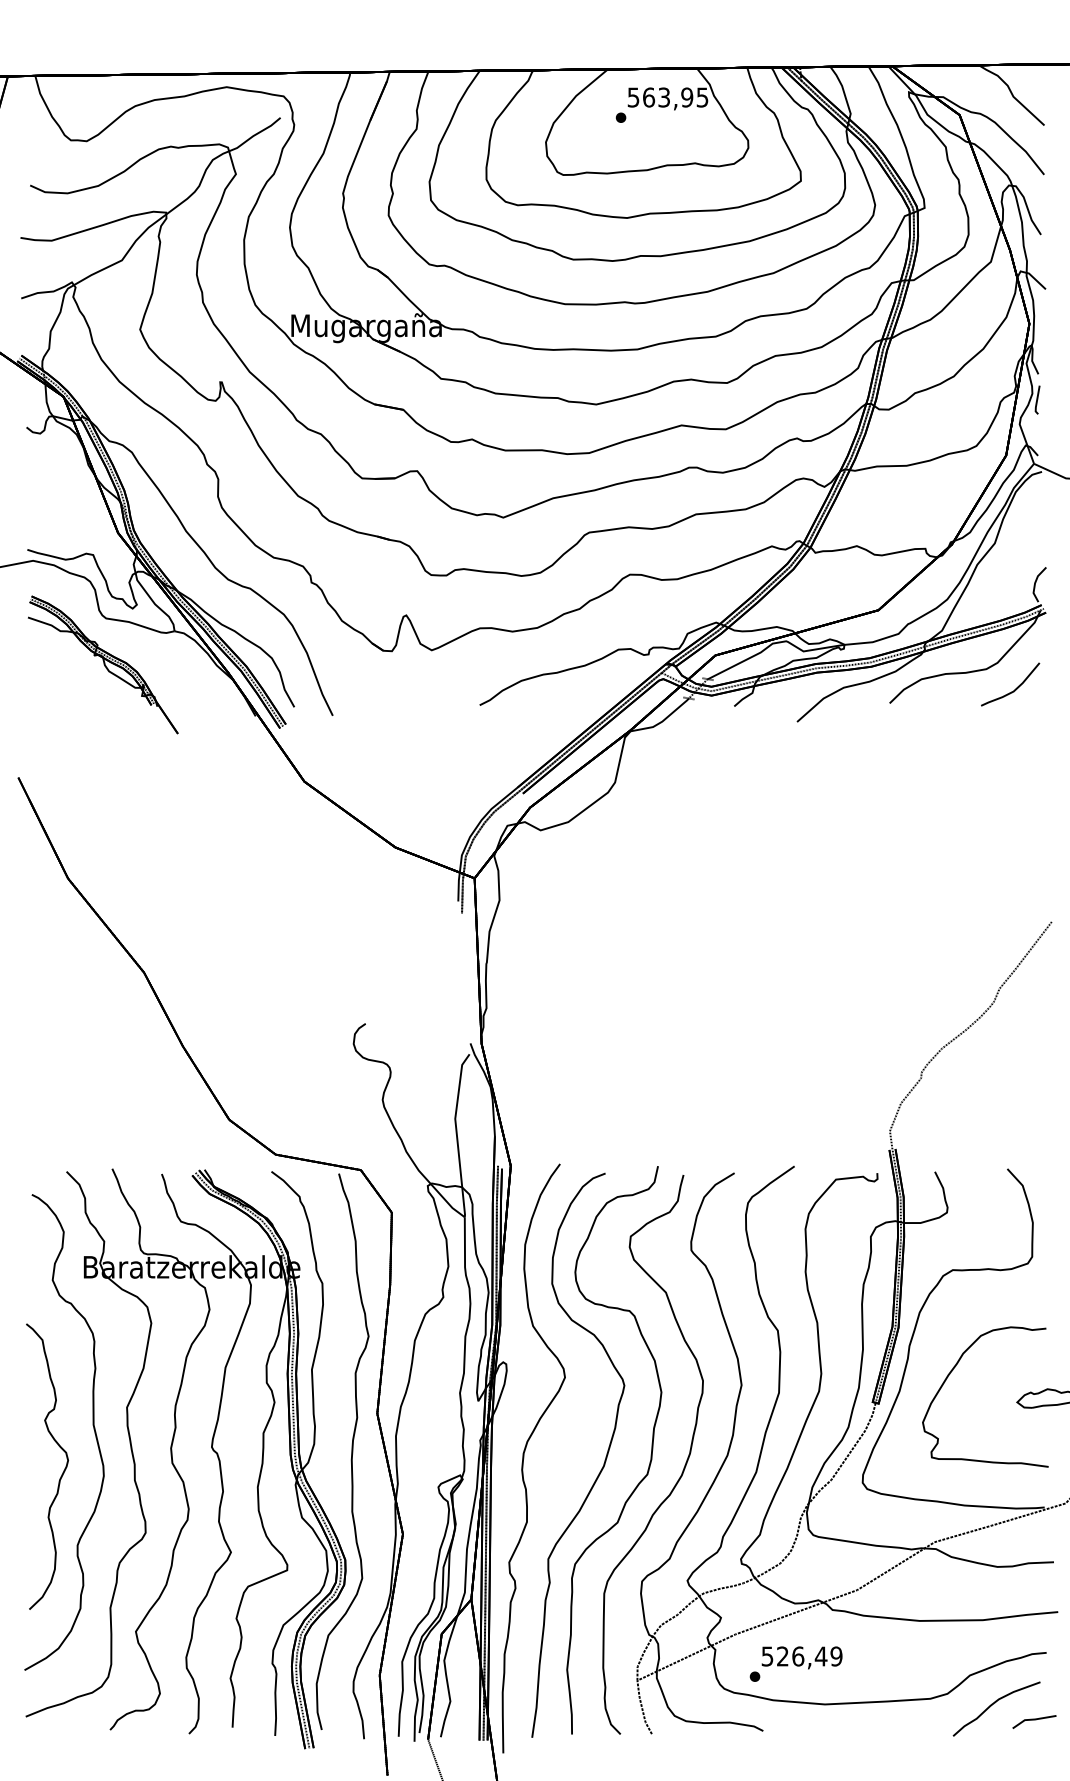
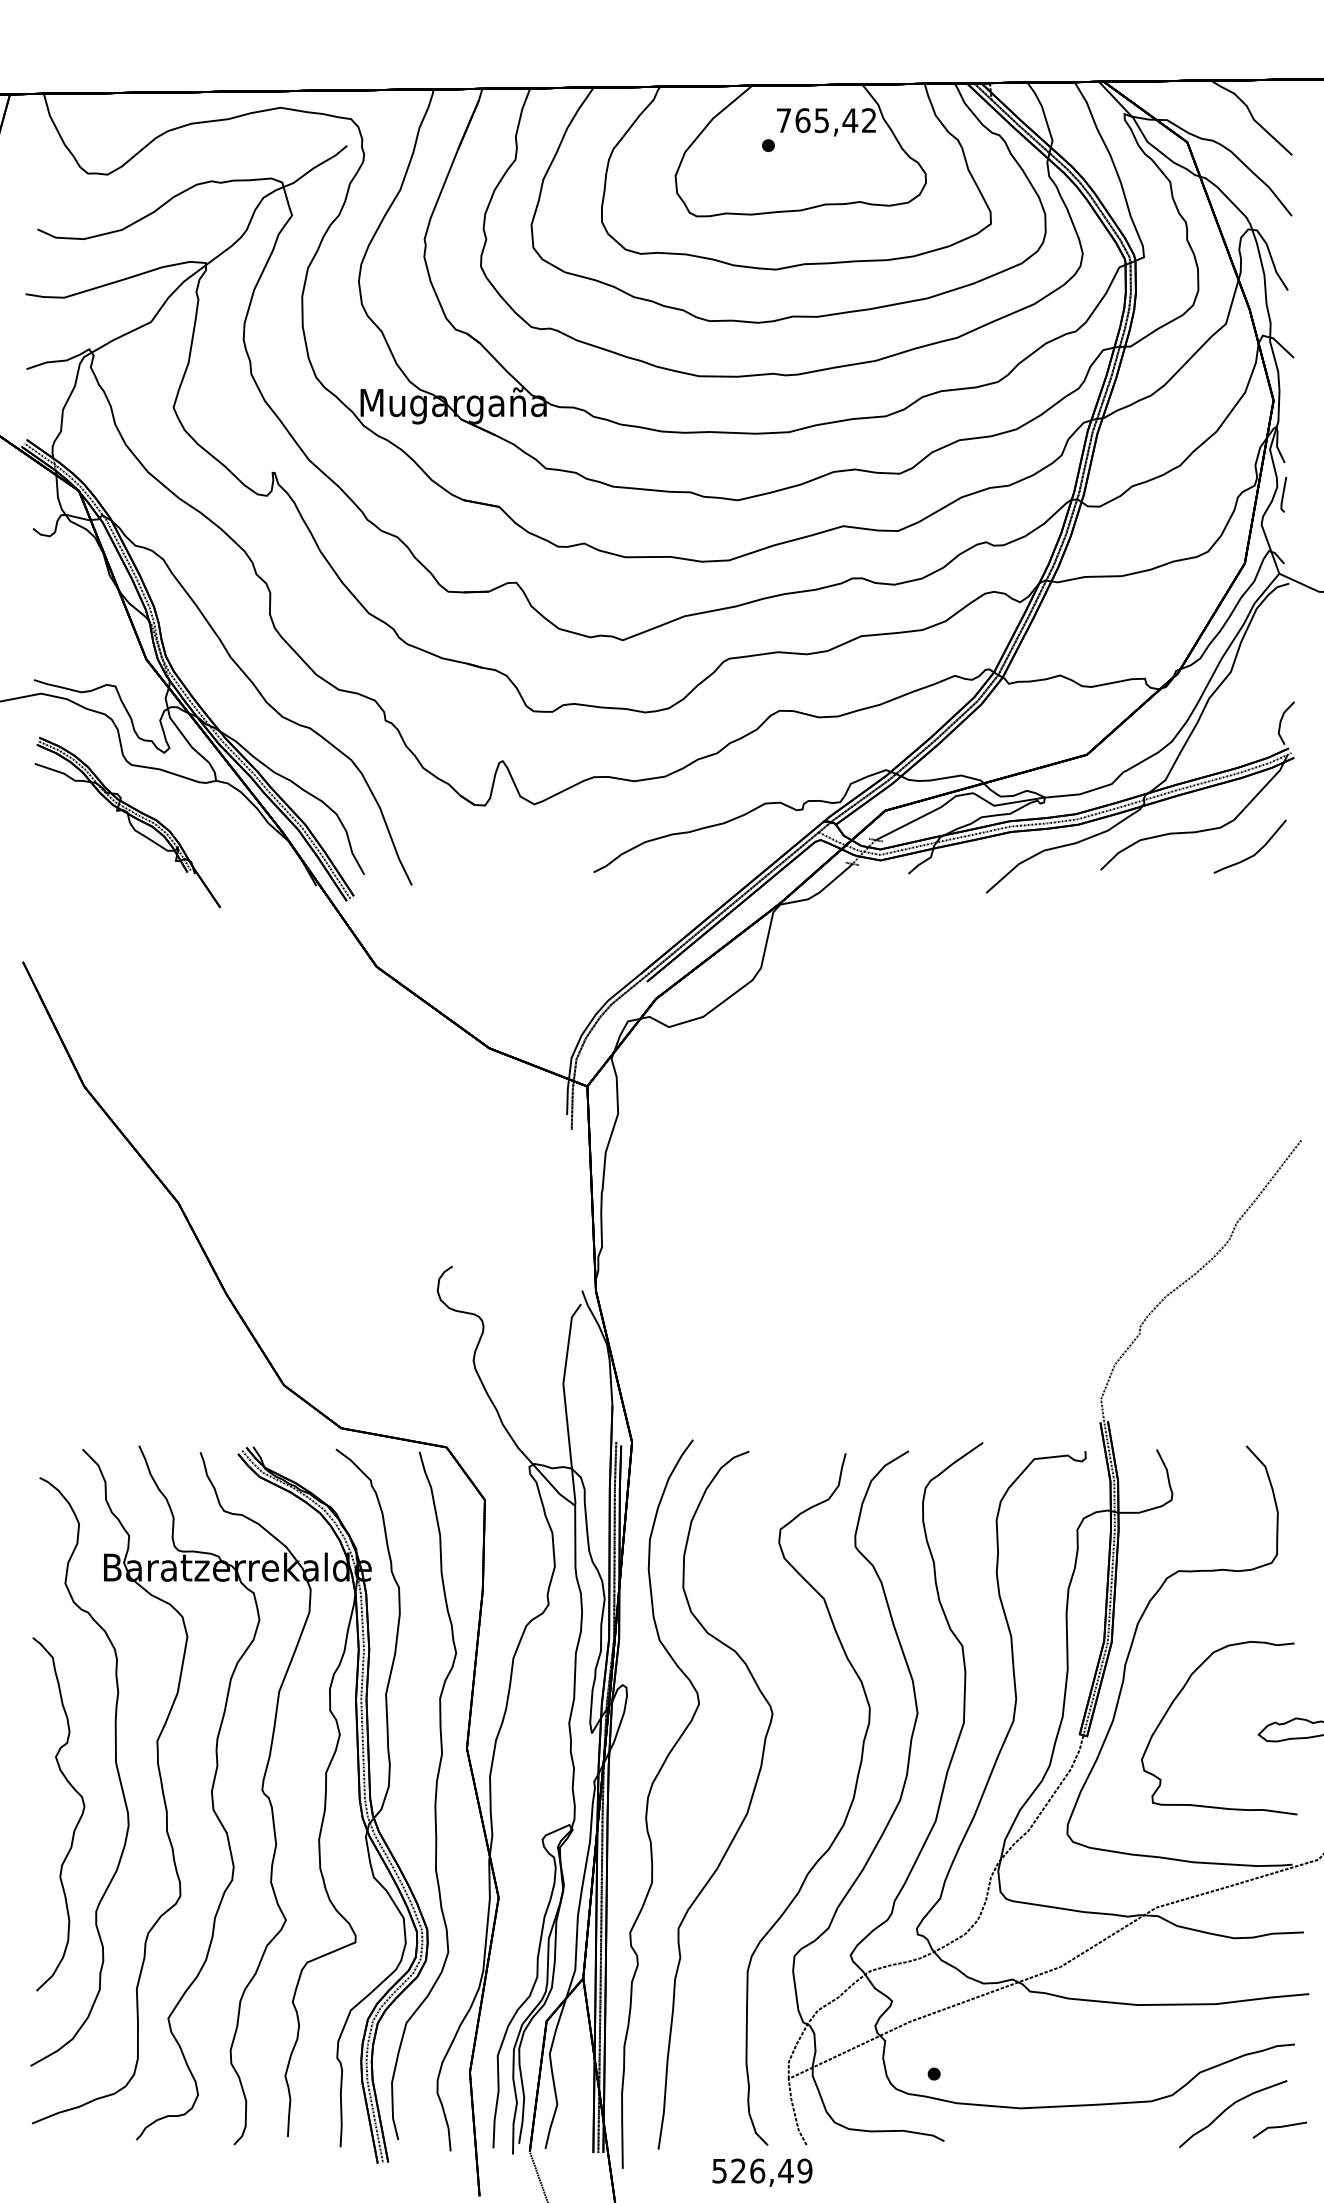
text: (667, 97) -> (826, 120), 563,95 -> 765,42
curve: (651, 1451) -> (805, 1795), removed
text: (802, 1657) -> (762, 2172), moved

